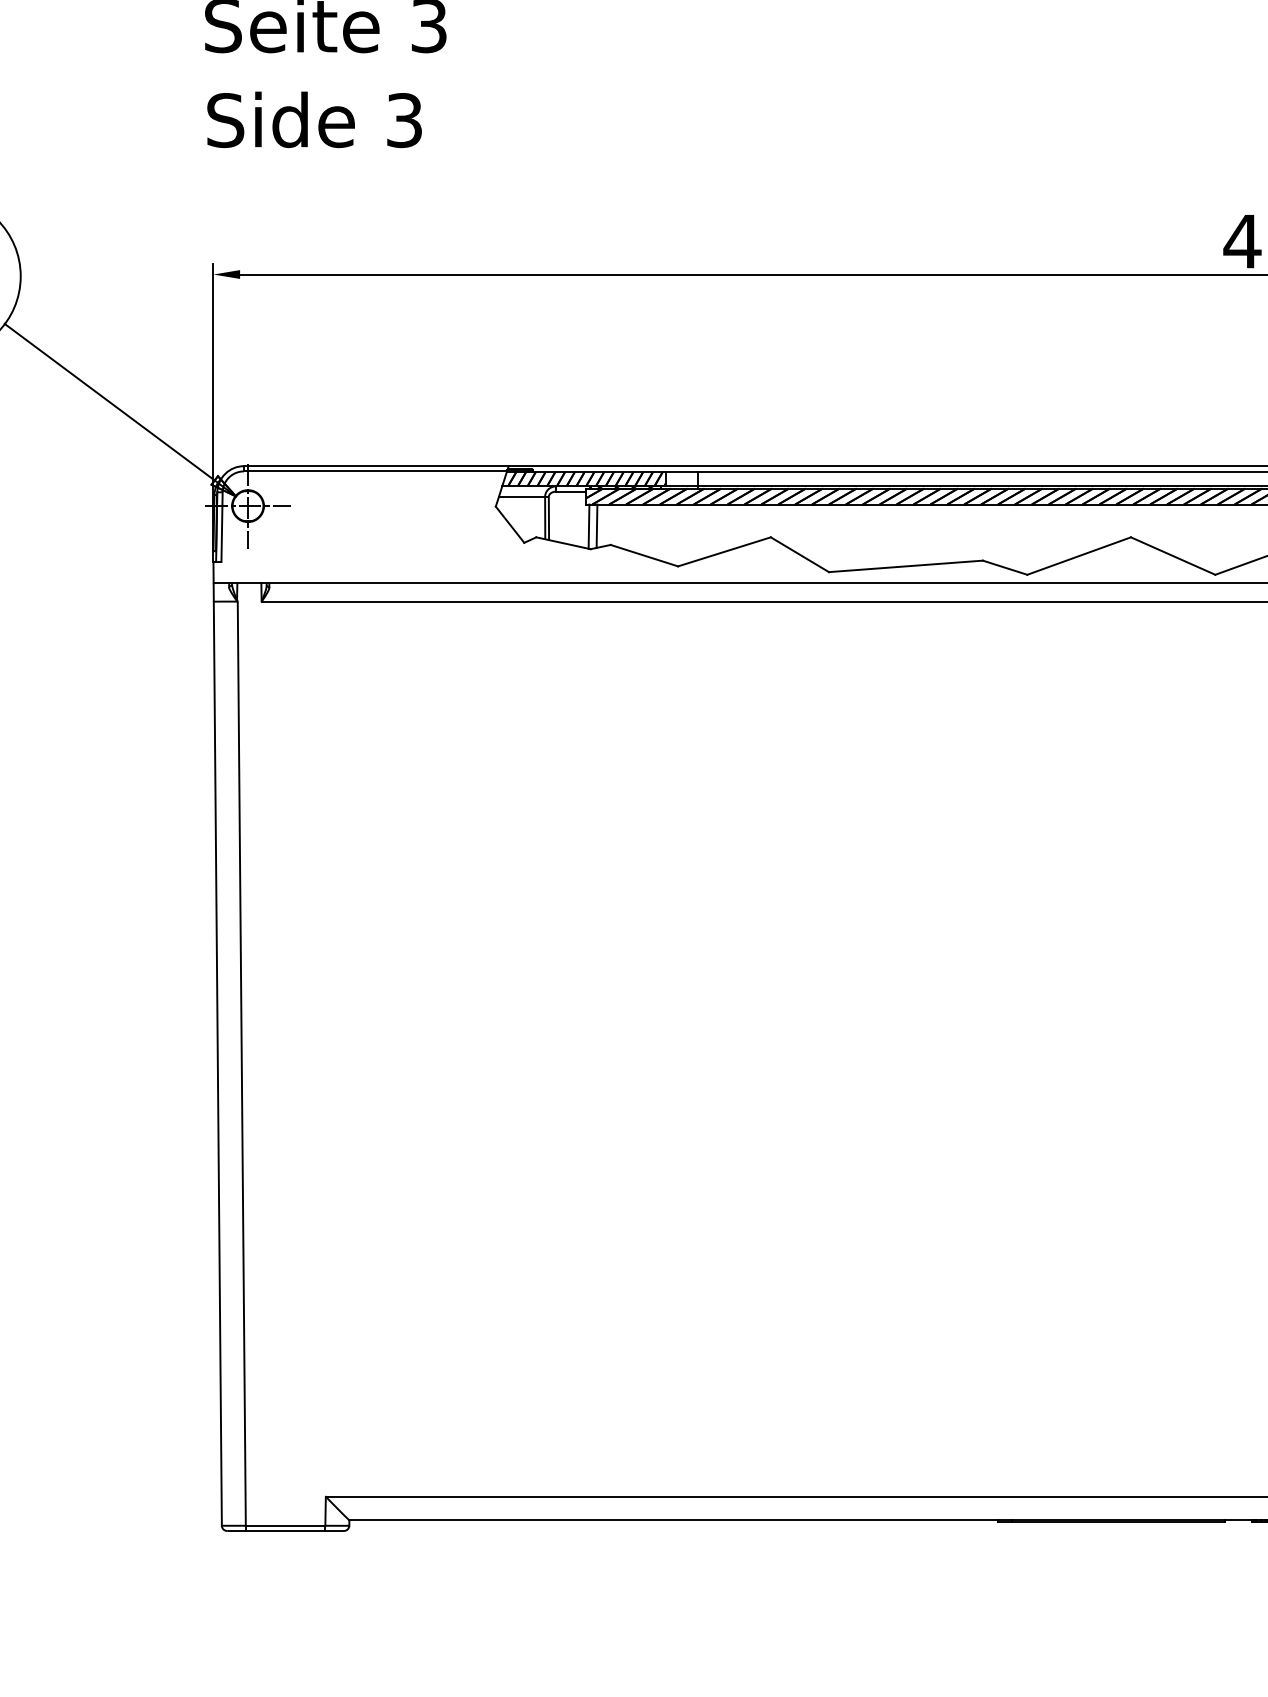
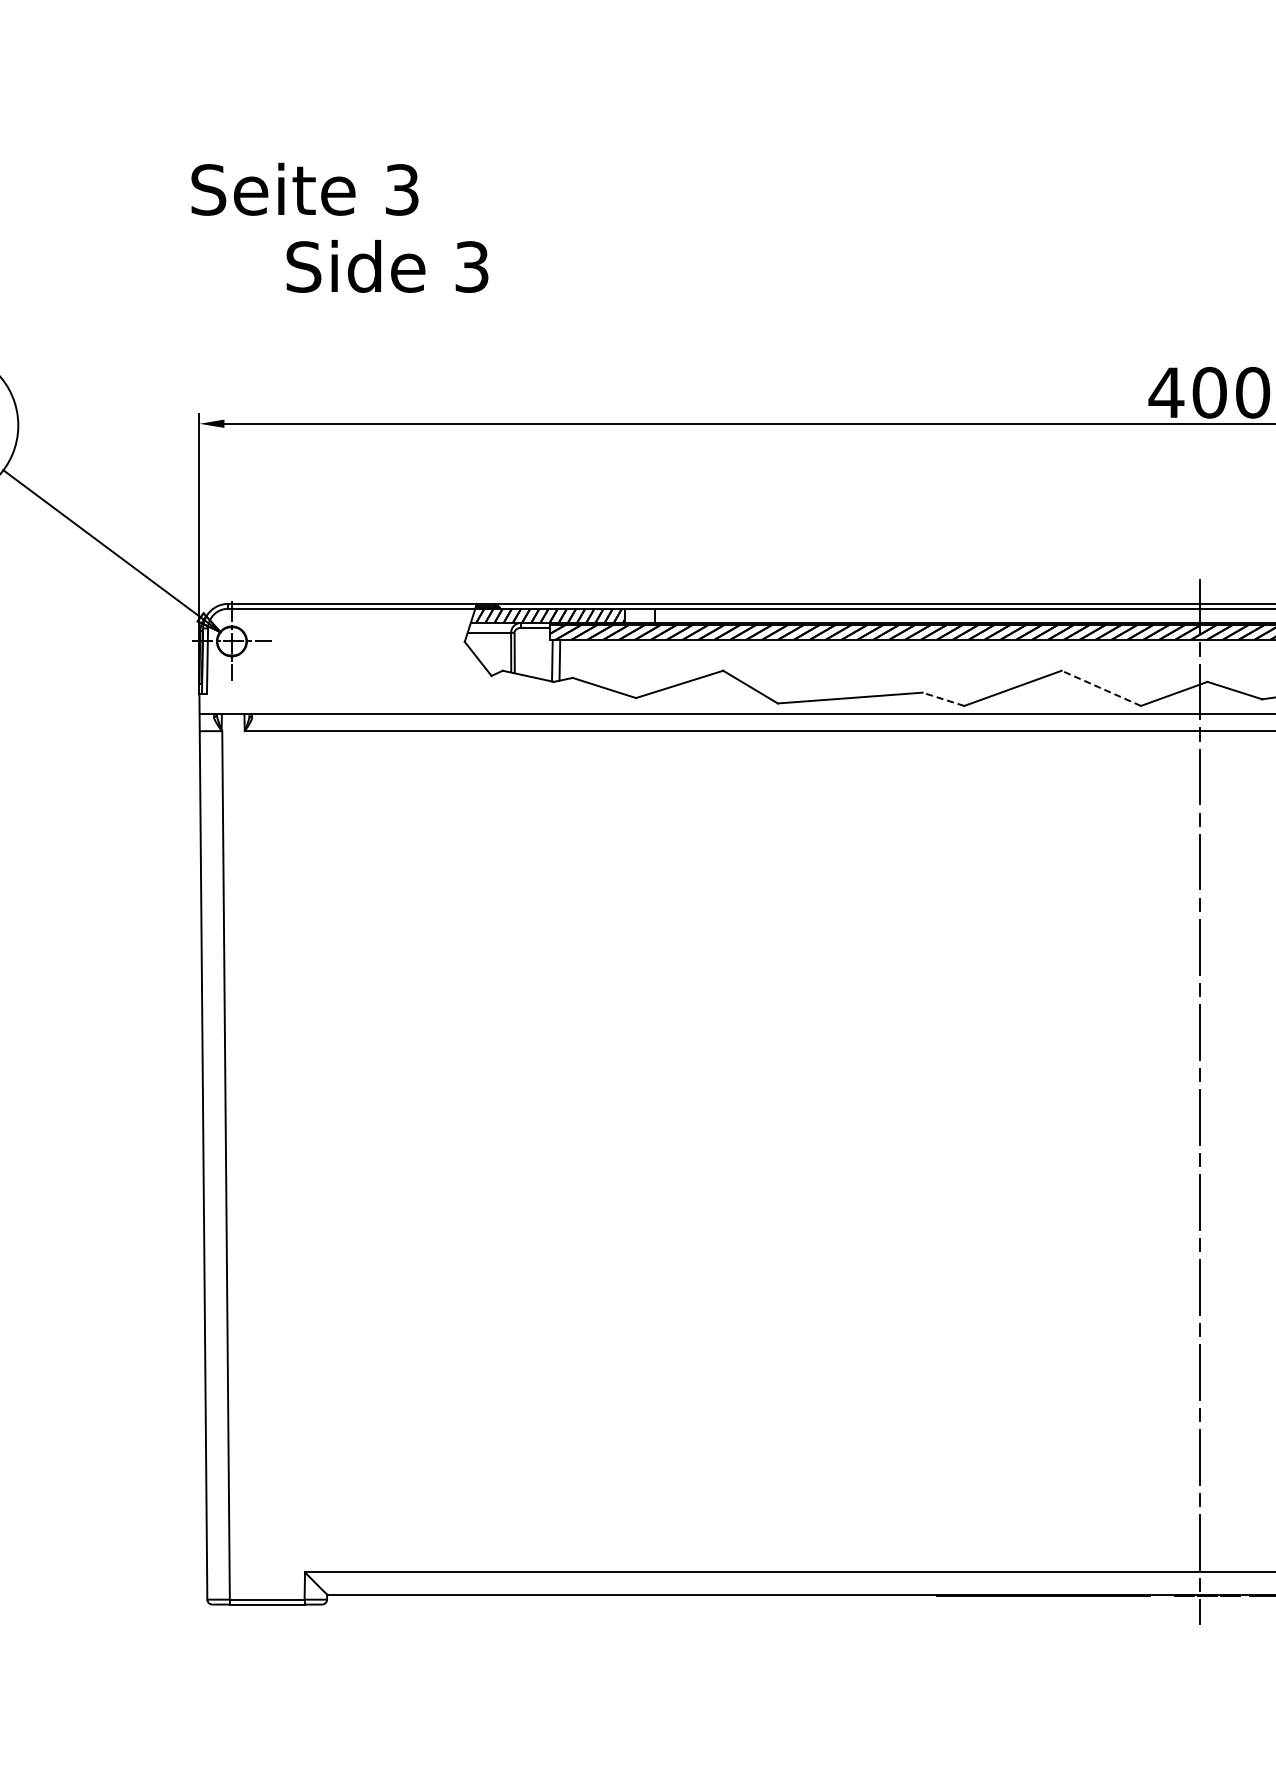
text: (314, 119) -> (387, 266), moved
line: (1172, 556) -> (1100, 688), solid -> dashed
line: (1005, 567) -> (943, 699), solid -> dashed

